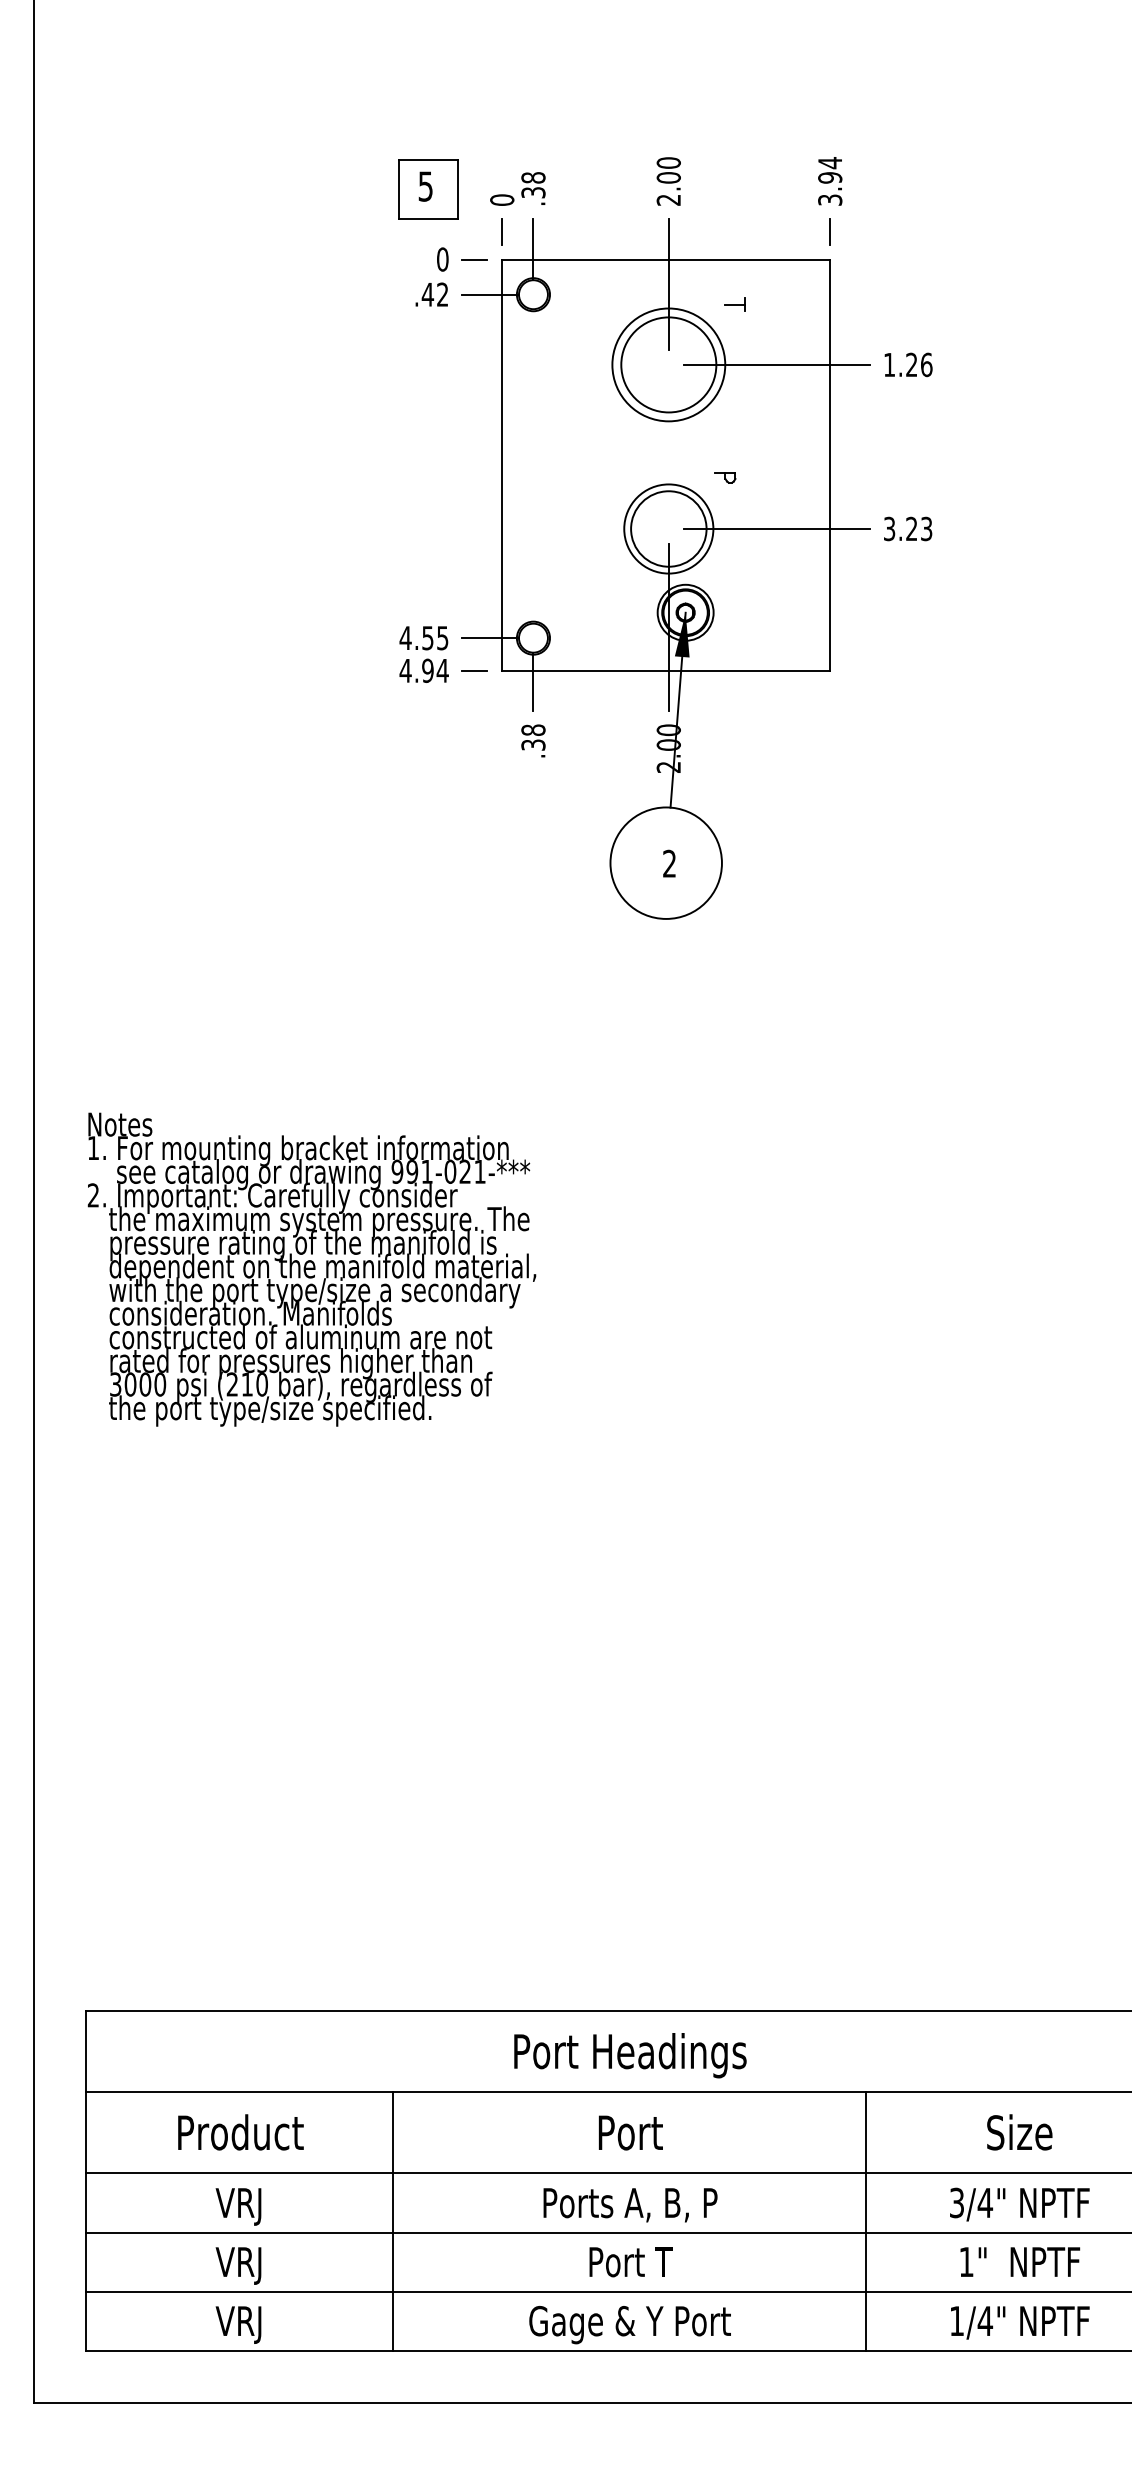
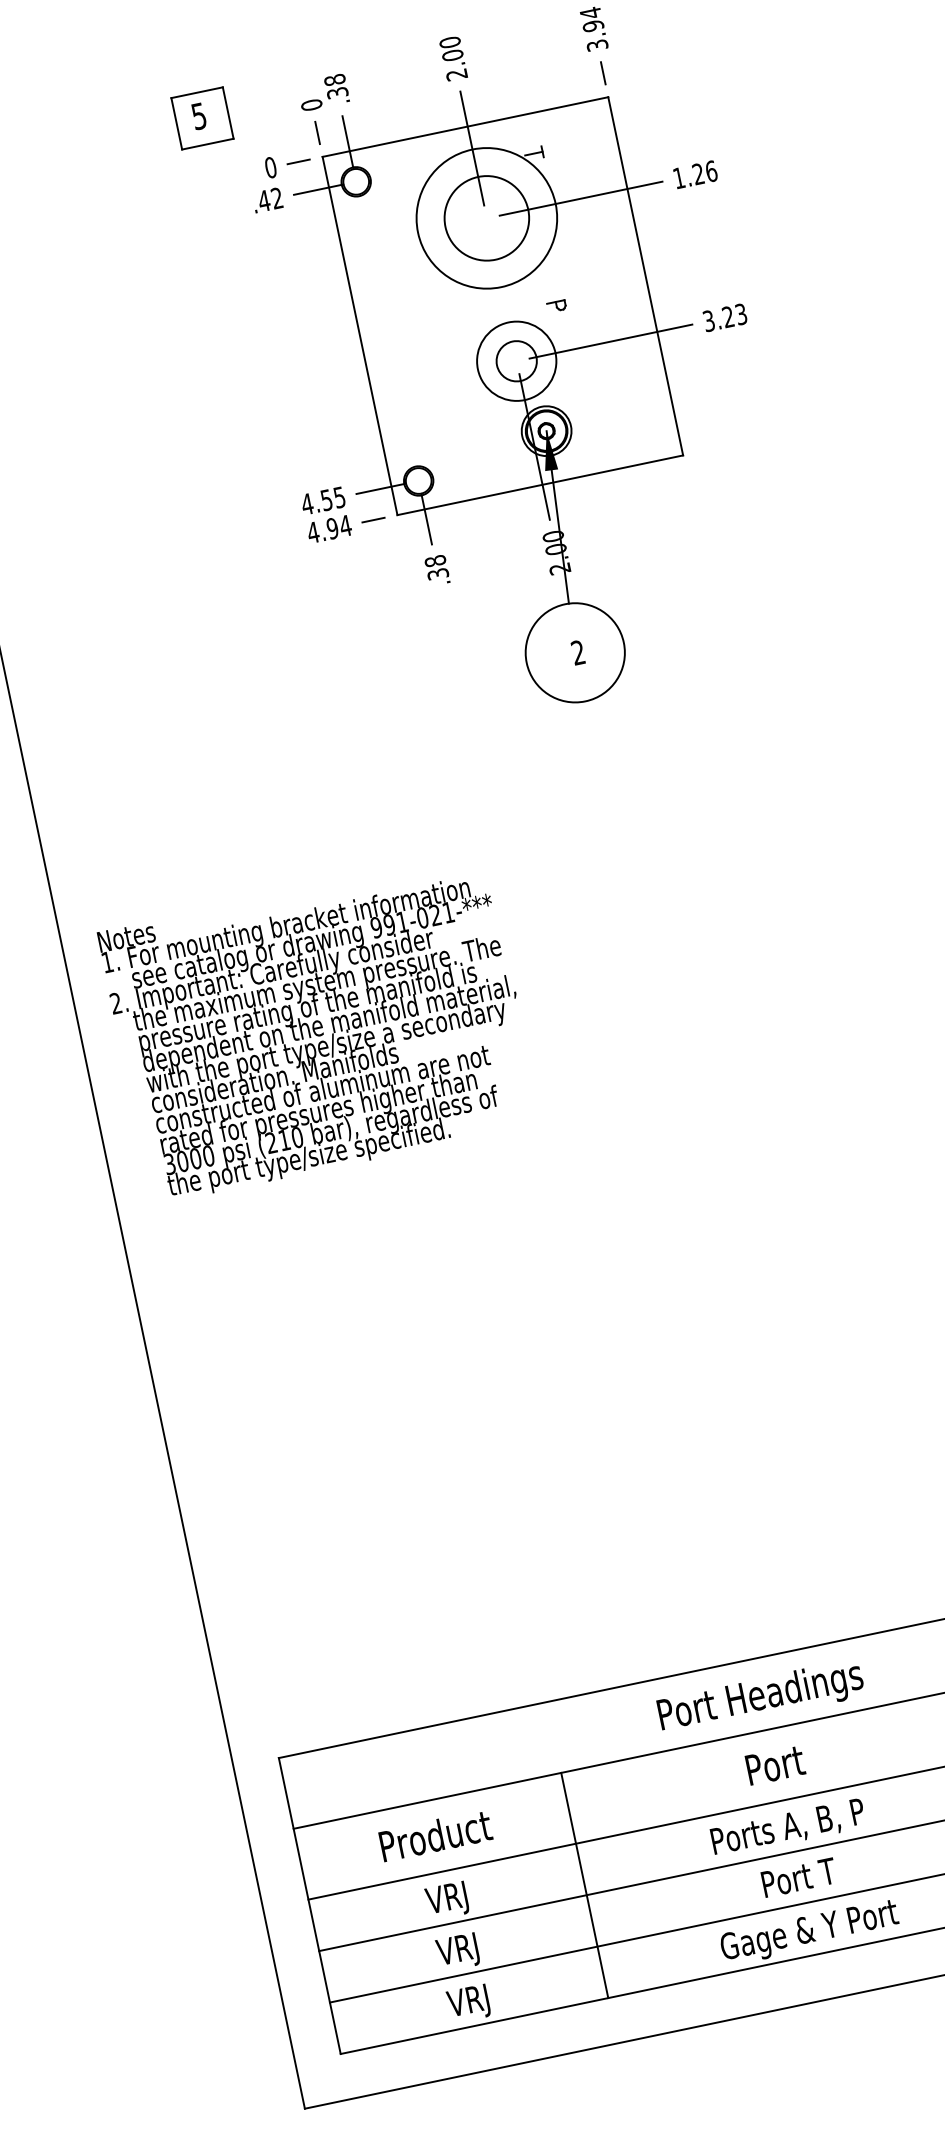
part: (428, 189) -> (202, 118), moved
circle: (668, 364) -> (486, 218), size x1.4
circle: (668, 528) -> (516, 360), size x0.6
text: (311, 1269) -> (319, 1028), moved

